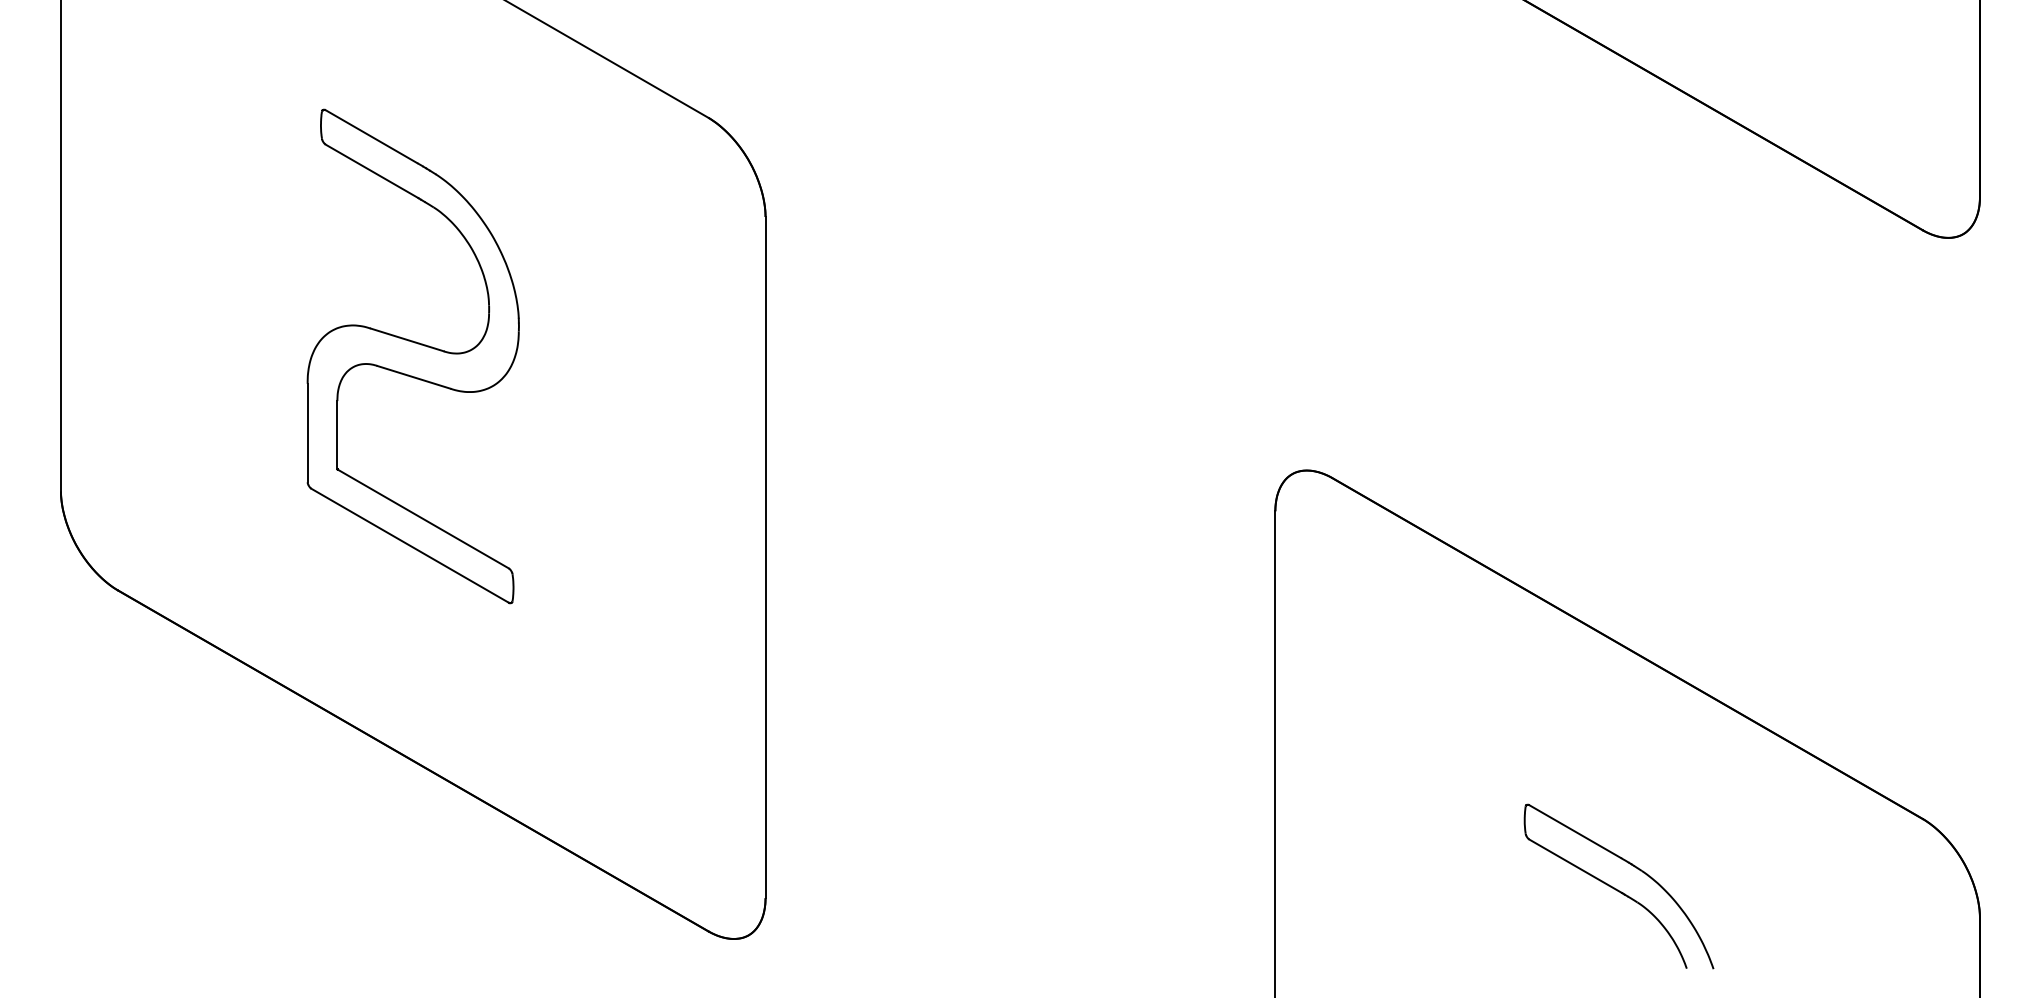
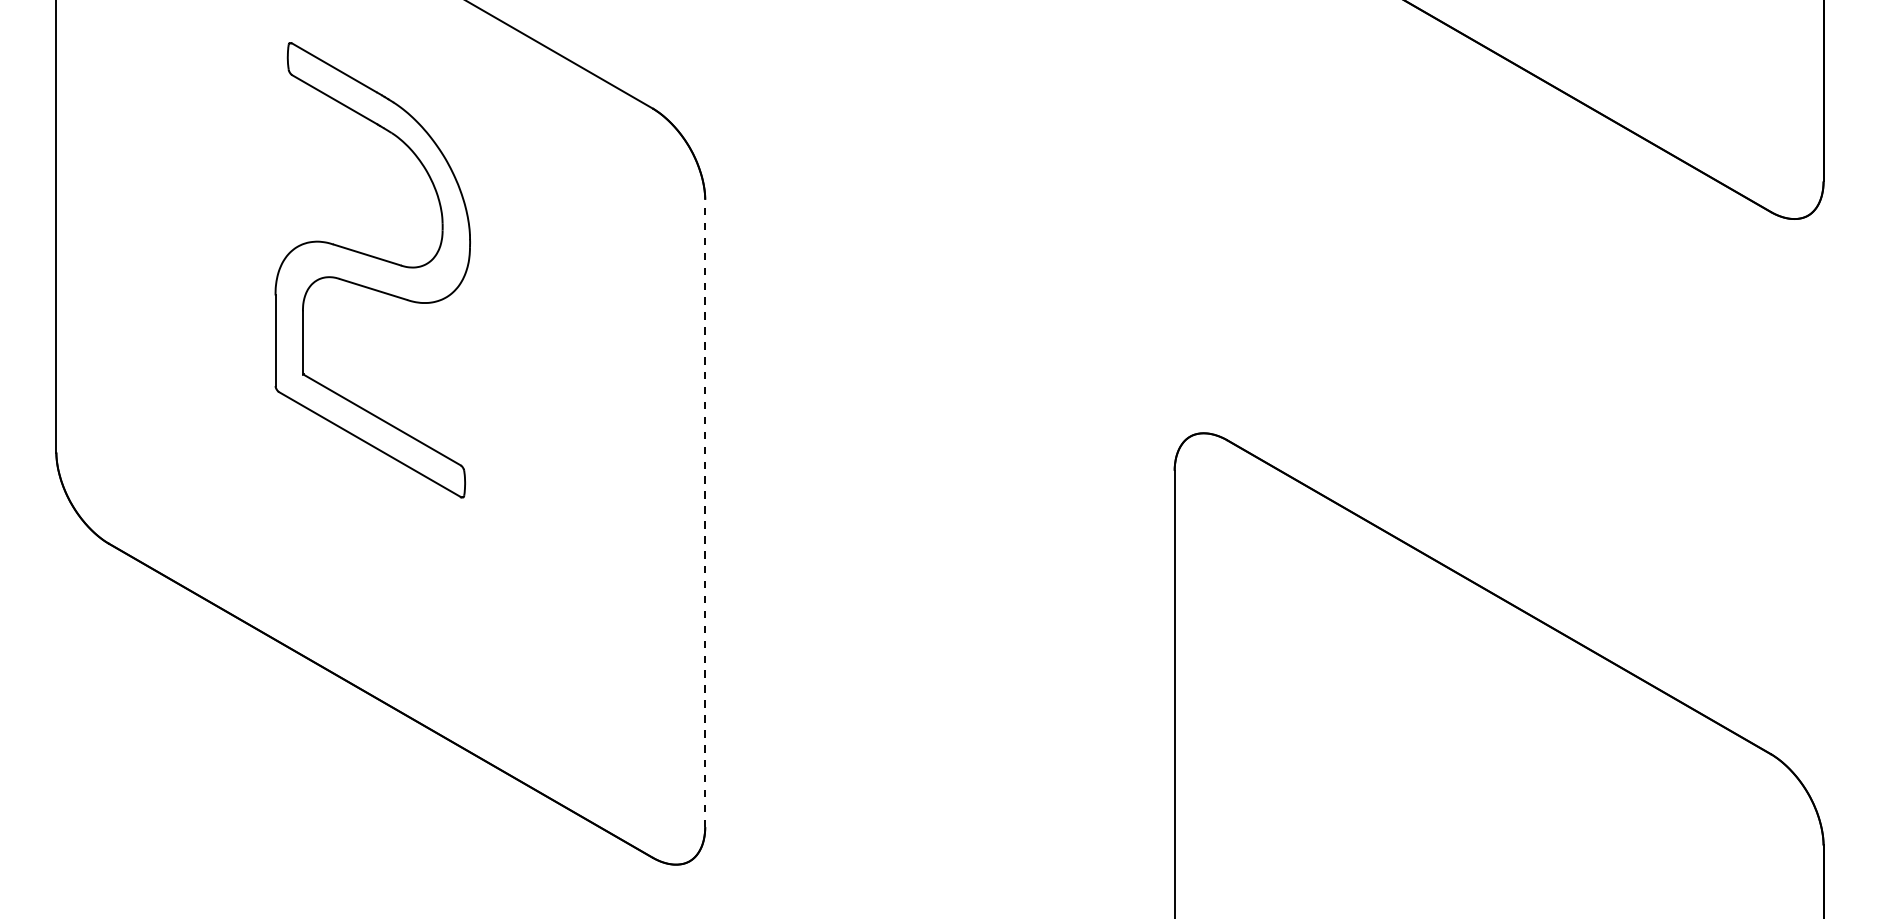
part: (412, 356) -> (372, 270), moved
line: (765, 557) -> (705, 513), solid -> dashed
part: (1618, 886) -> (1490, 816), removed

